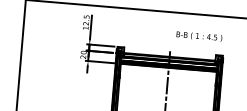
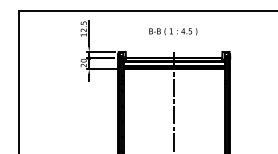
text: (199, 36) -> (173, 31), moved

